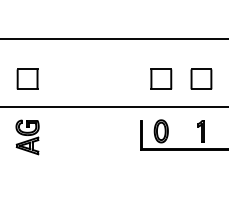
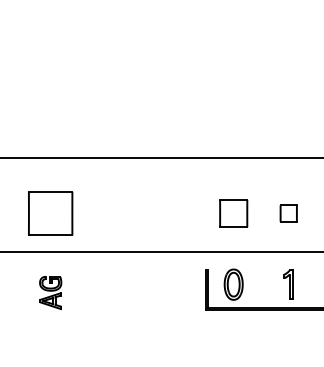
part: (27, 79) -> (50, 213), size x1.6
part: (201, 79) -> (288, 213), size x0.6
part: (27, 137) -> (50, 292), size x0.7

